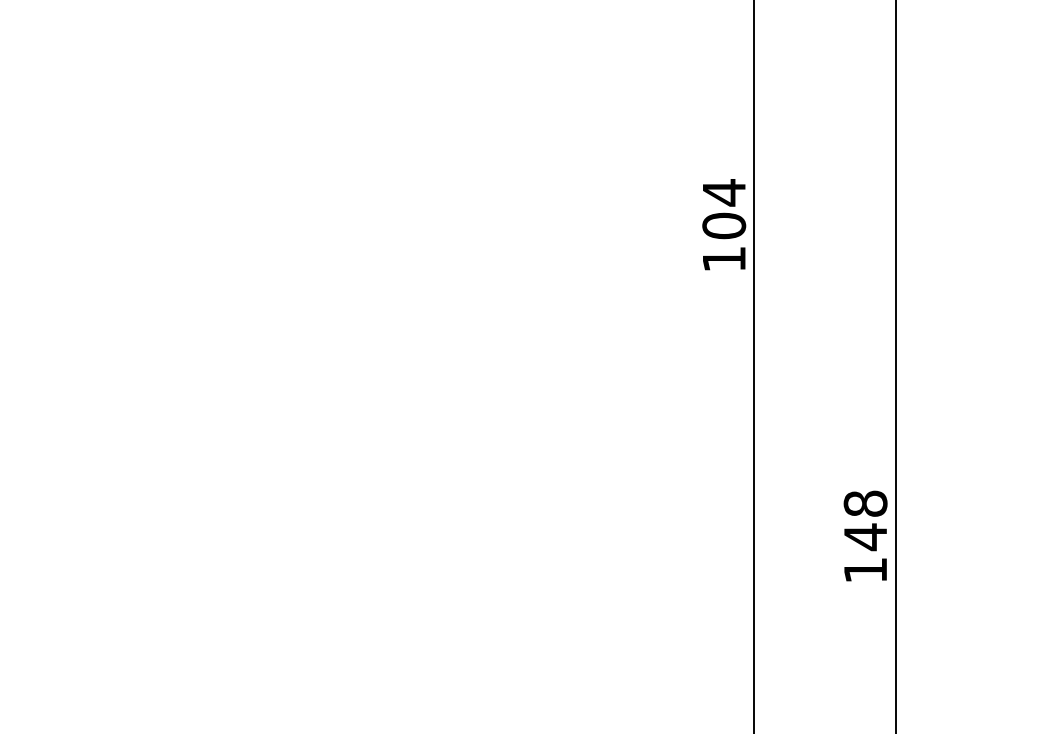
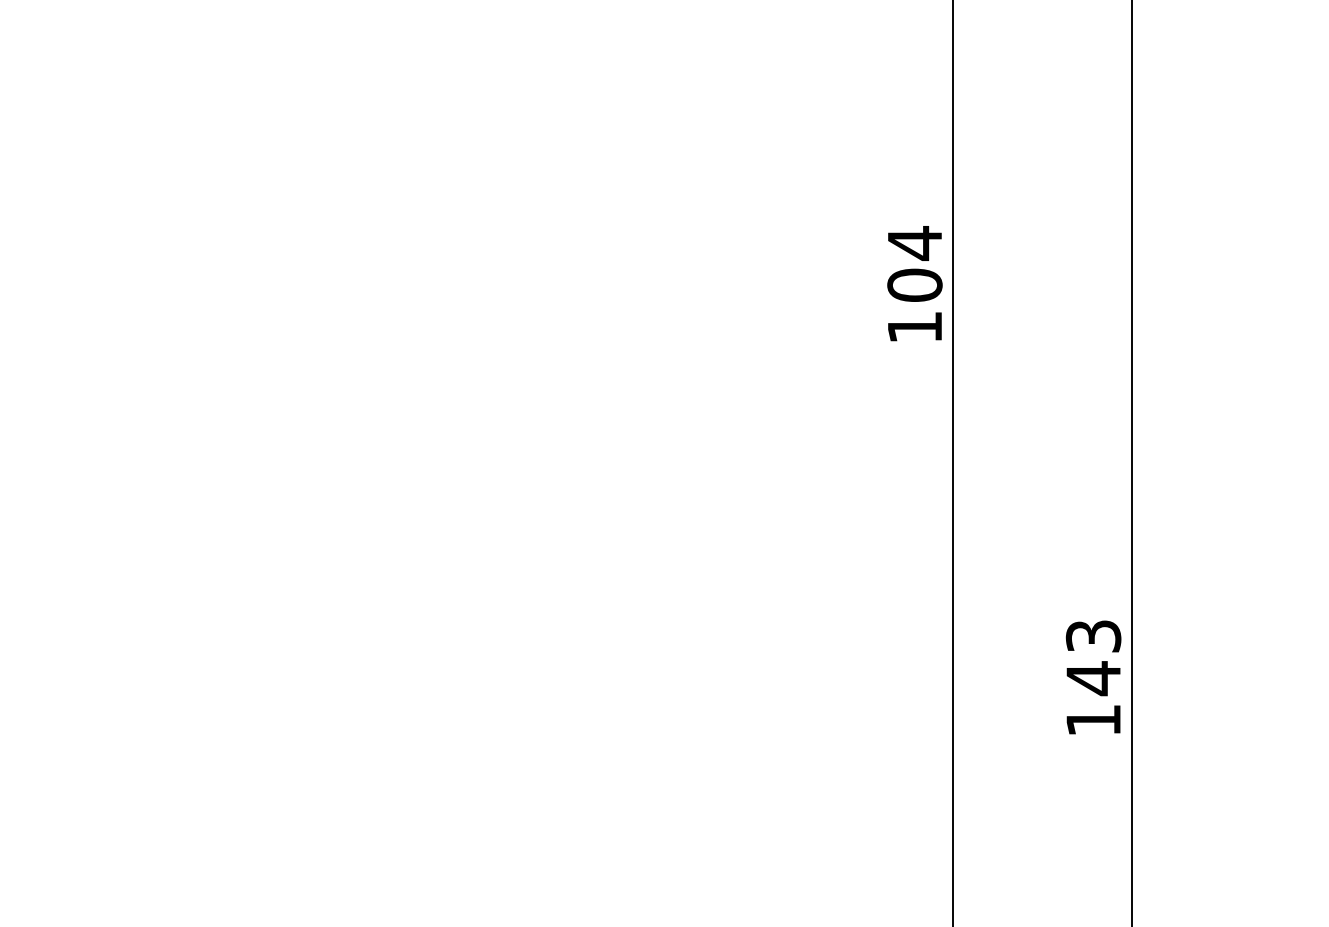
text: (865, 503) -> (1093, 635), 148 -> 143

